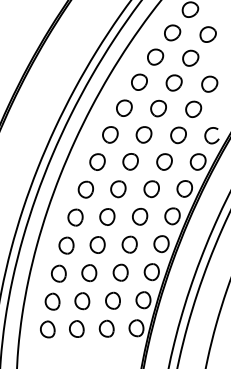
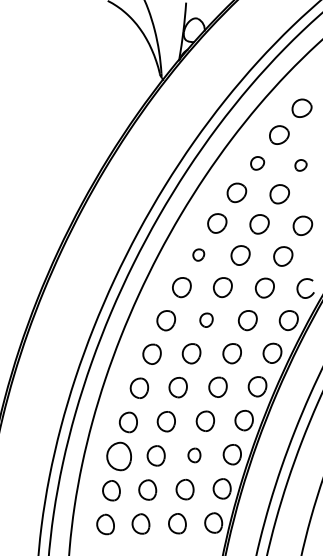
part: (172, 33) -> (257, 163), size x0.7
part: (207, 34) -> (300, 165), size x0.6
part: (124, 107) -> (198, 254), size x0.6
part: (130, 161) -> (206, 319), size x0.7
part: (120, 272) -> (194, 455), size x0.7
part: (58, 273) -> (118, 456), size x1.4

